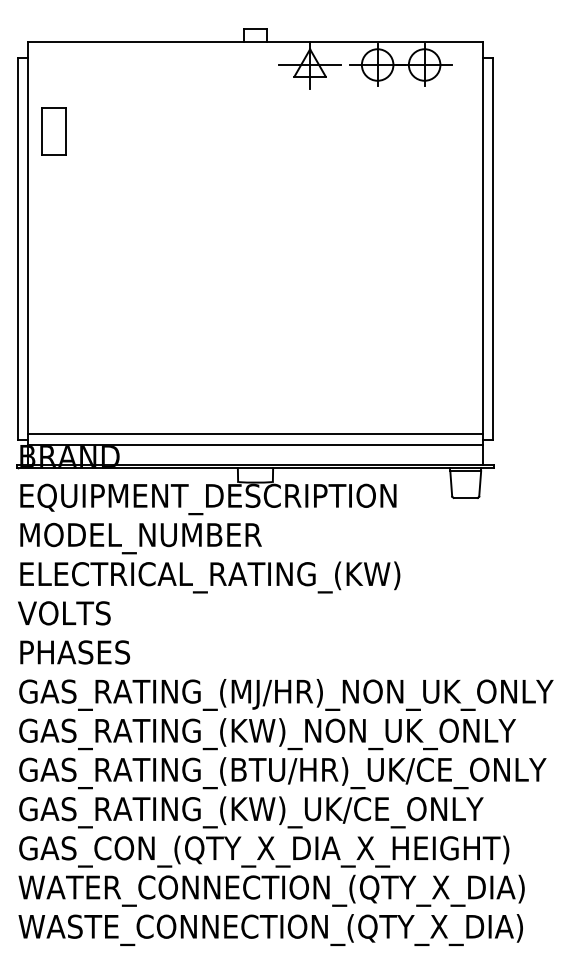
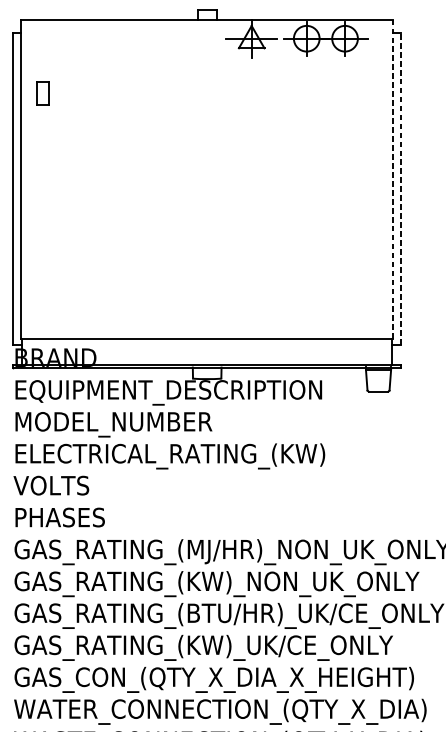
part: (53, 131) -> (42, 92), size x0.6
line: (483, 237) -> (393, 179), solid -> dashed
line: (493, 249) -> (401, 189), solid -> dashed
line: (255, 444) -> (207, 348), removed

